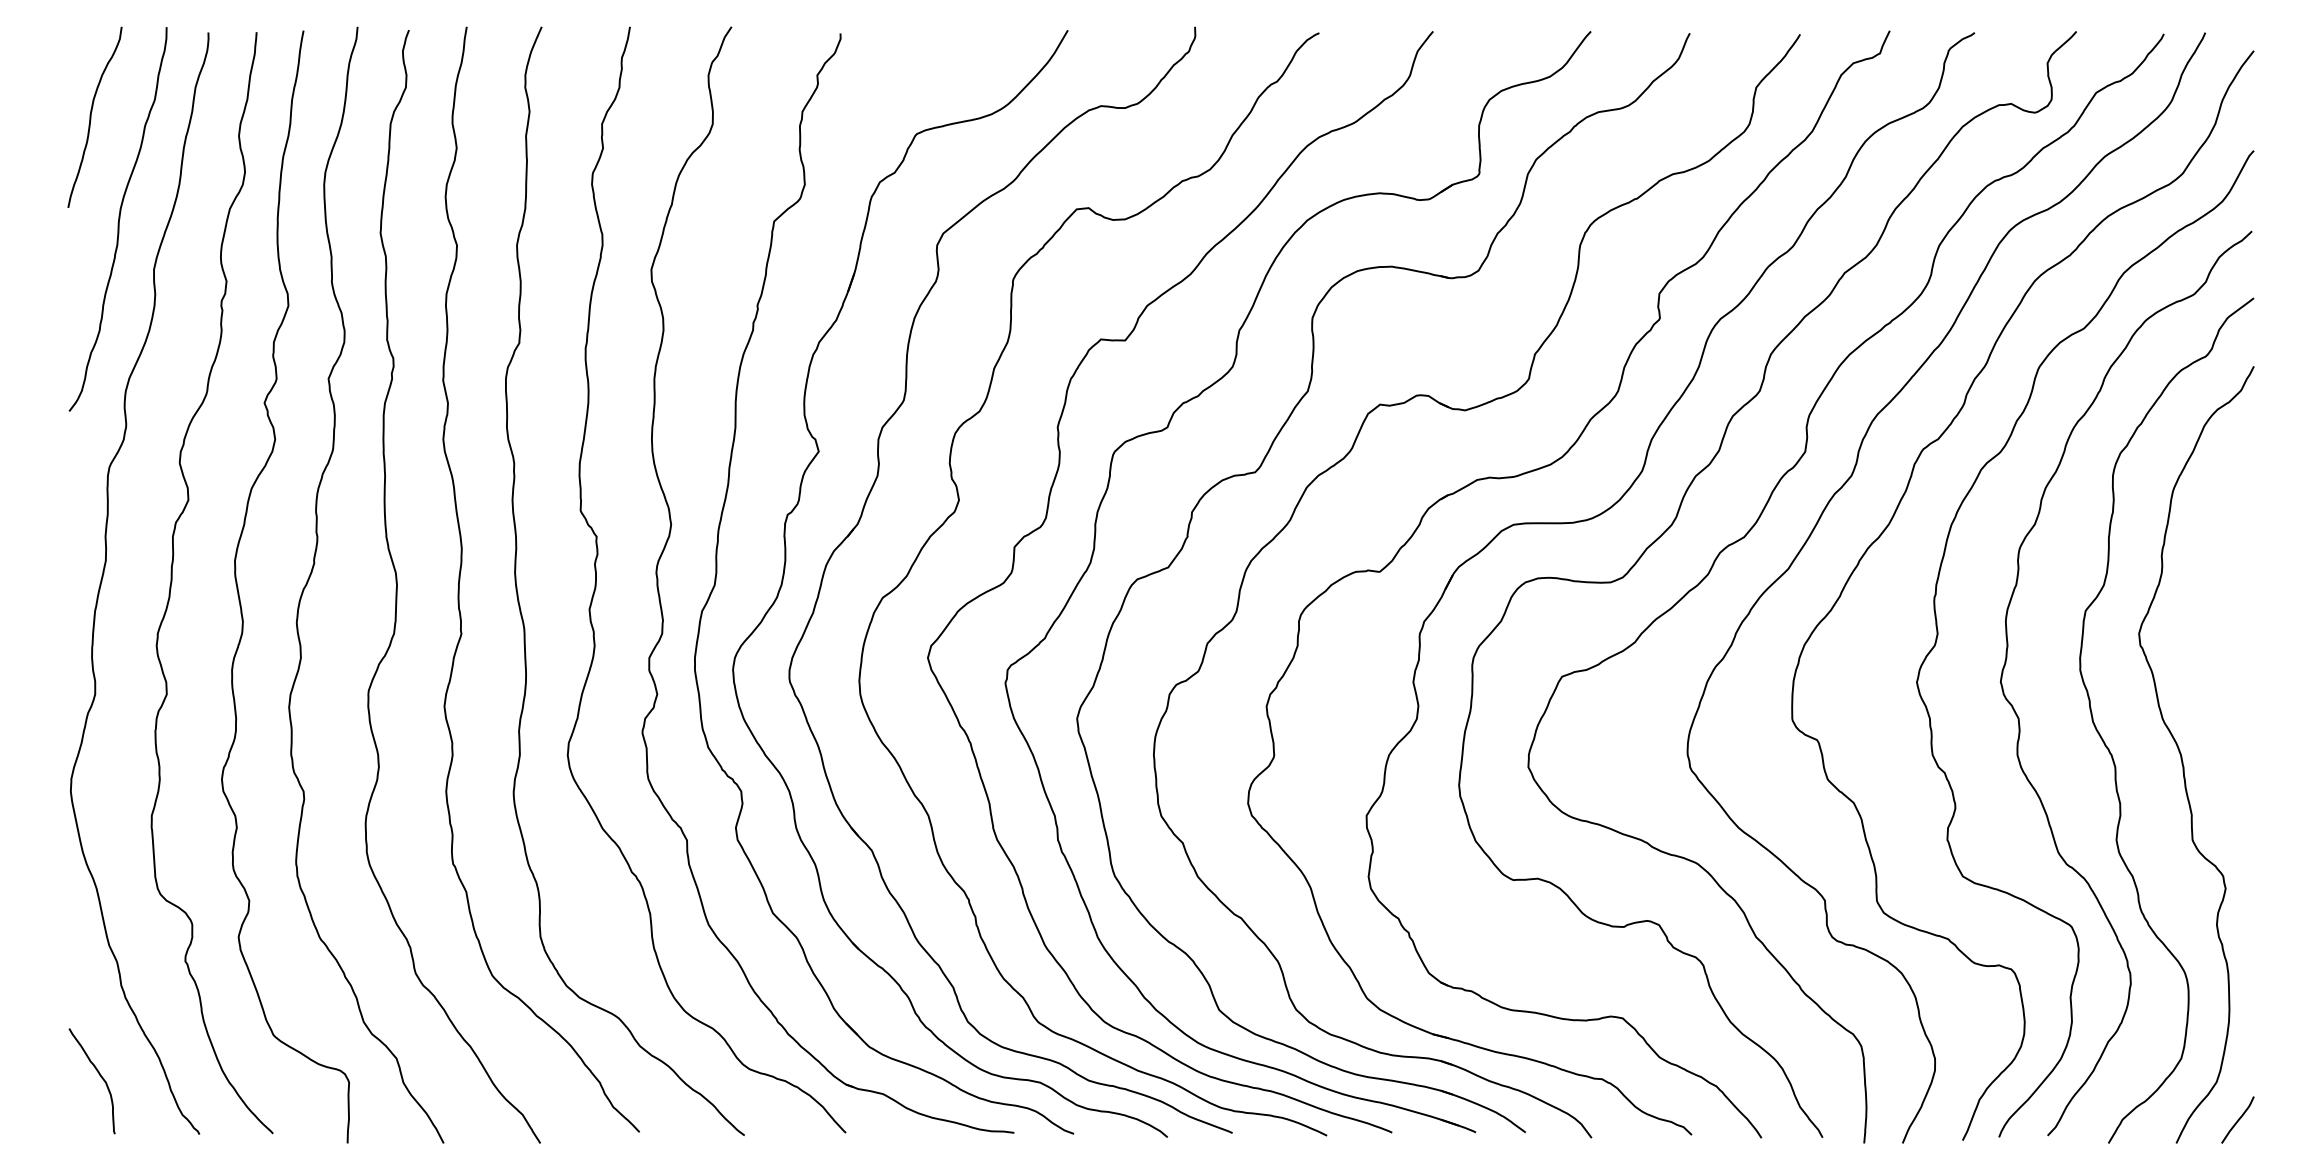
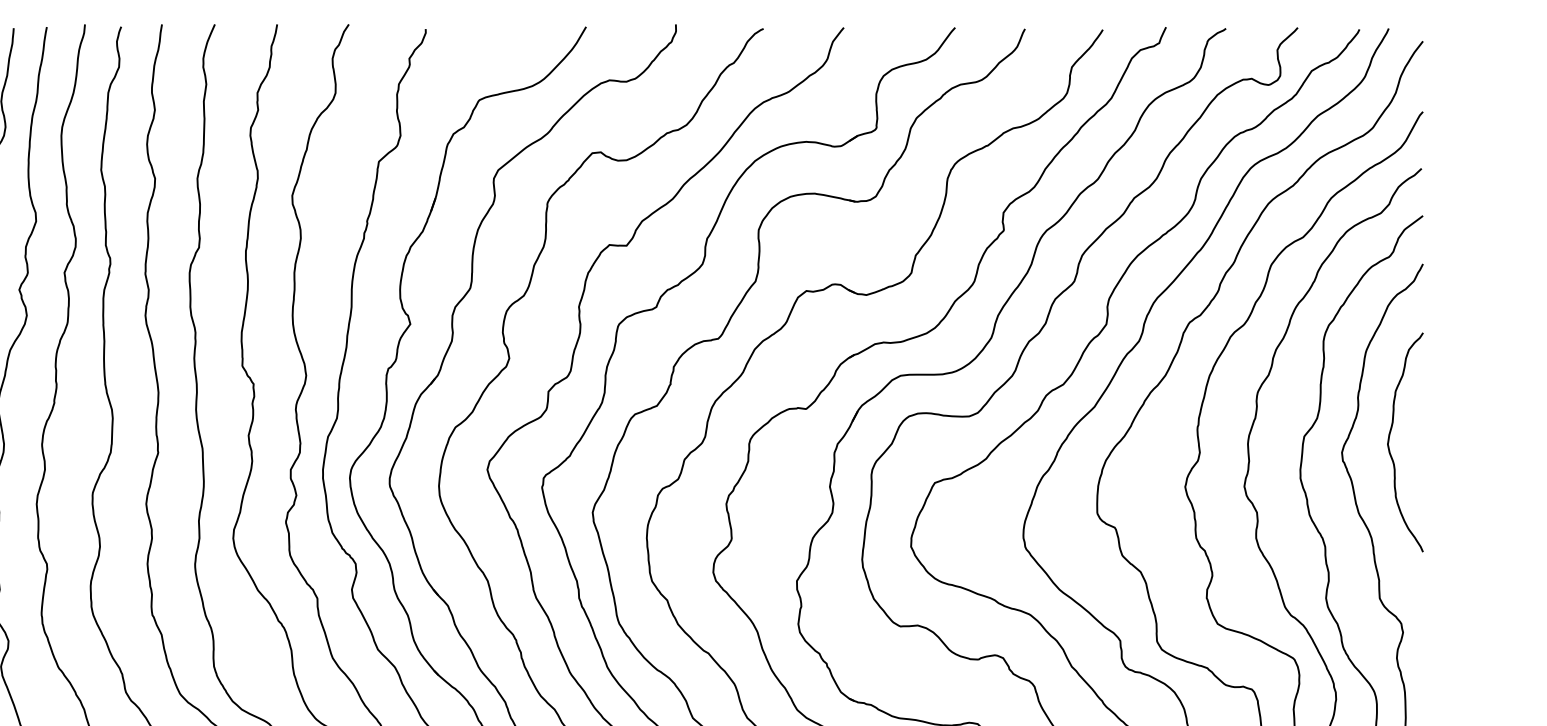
curve: (2206, 615) -> (1389, 439), added

